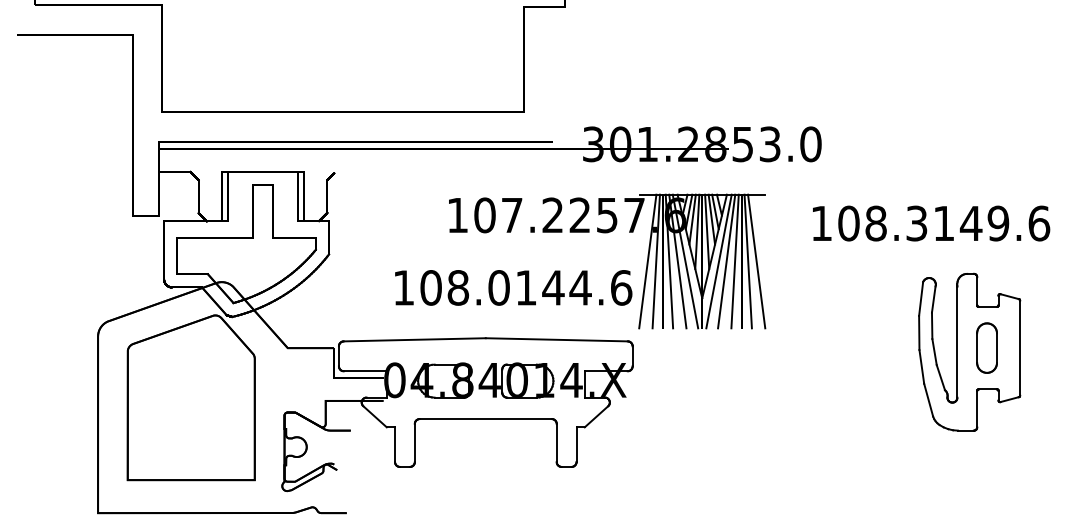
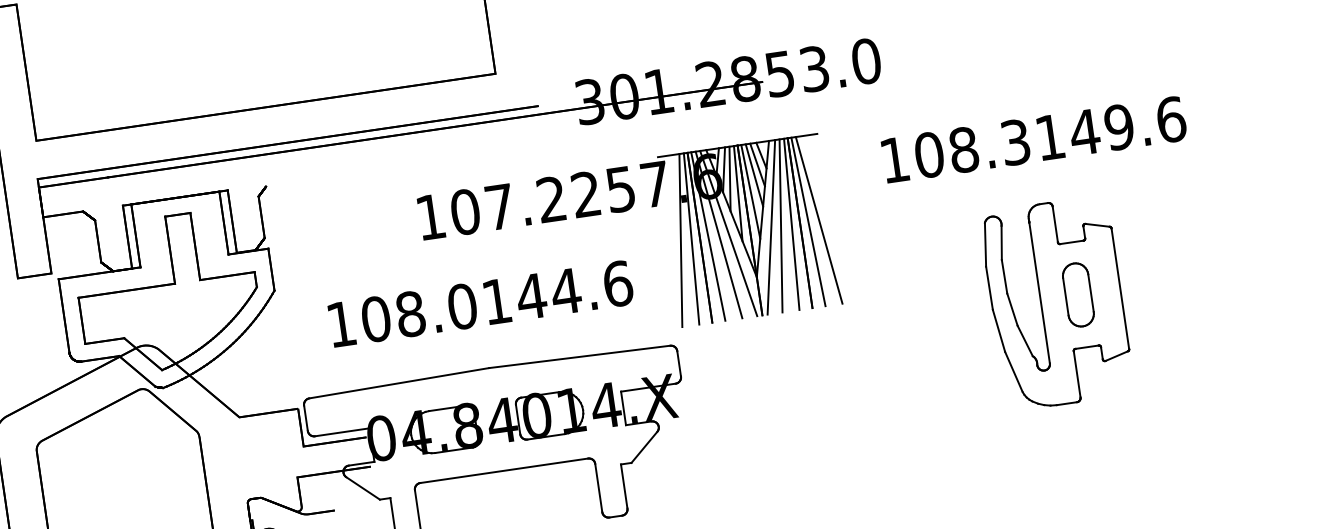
text: (513, 287) -> (480, 303), moved
part: (969, 351) -> (1056, 302), moved

